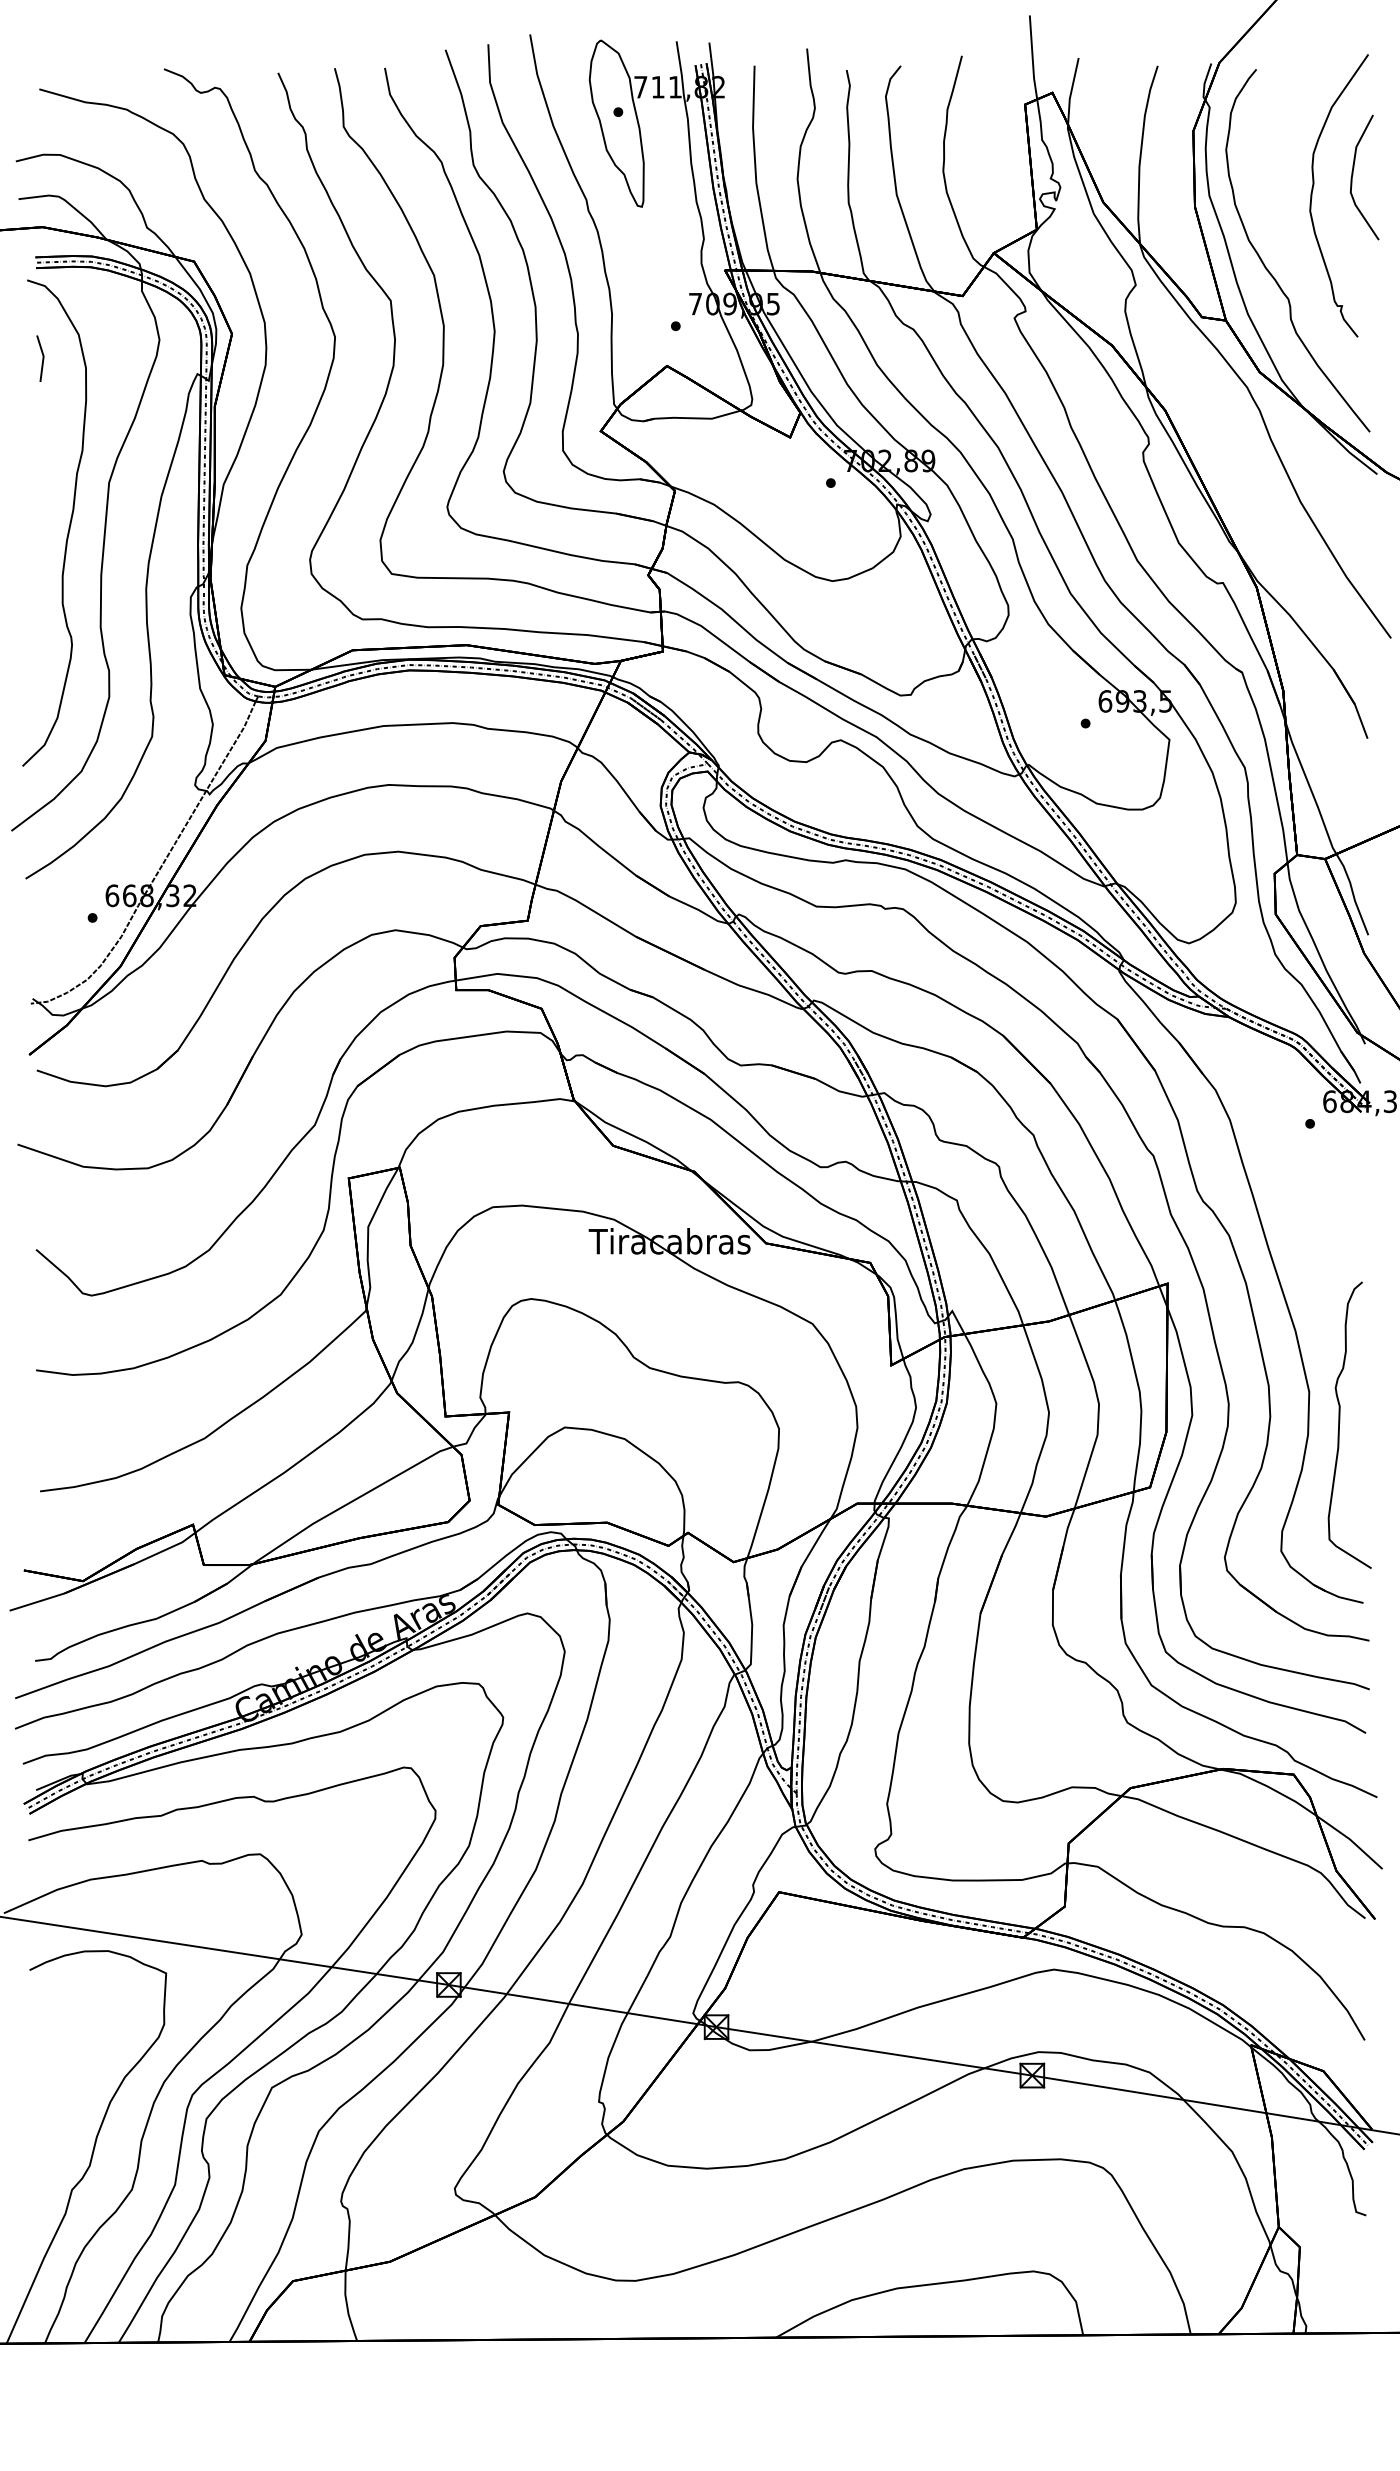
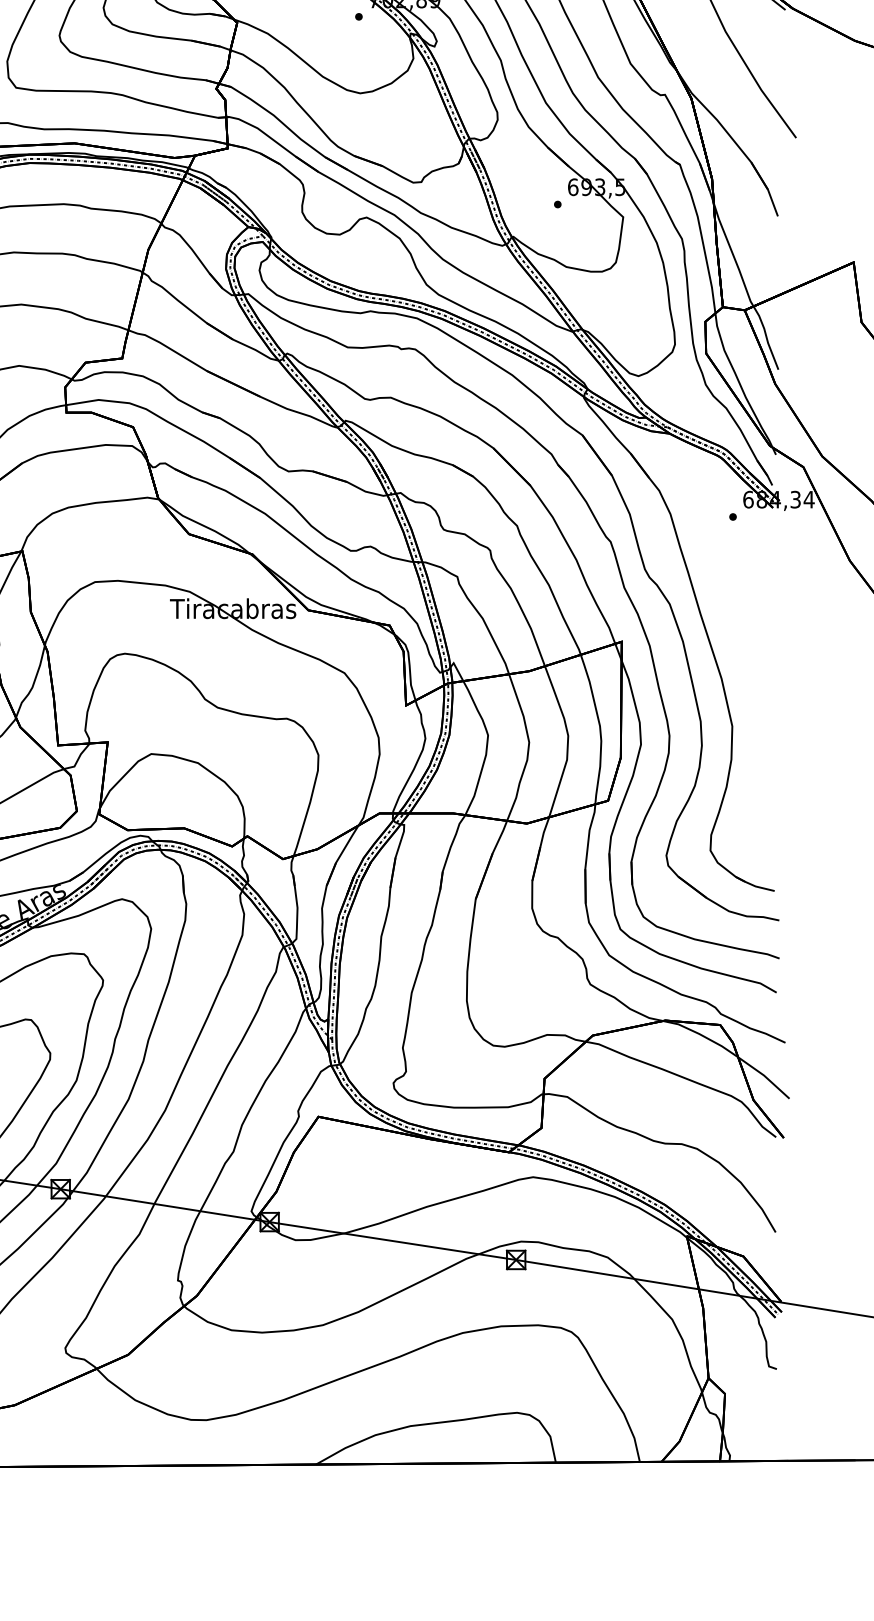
curve: (1340, 1422) -> (756, 750), removed

